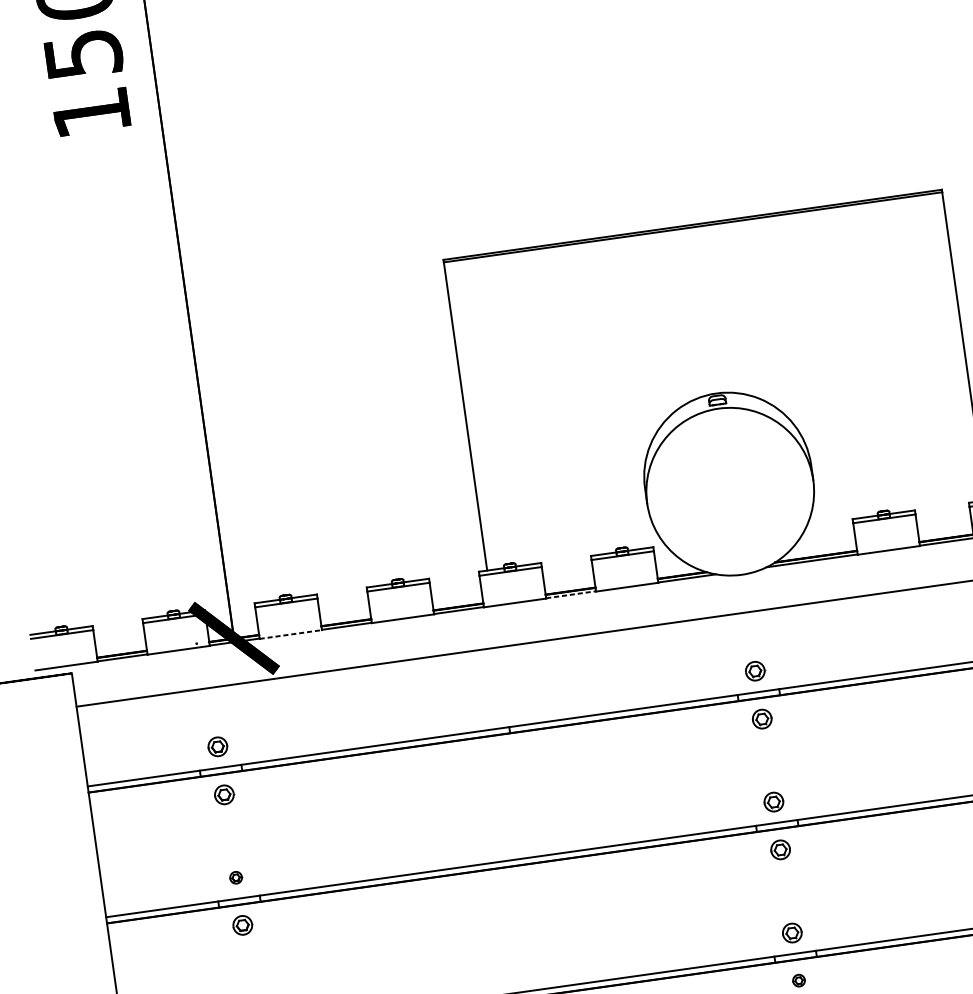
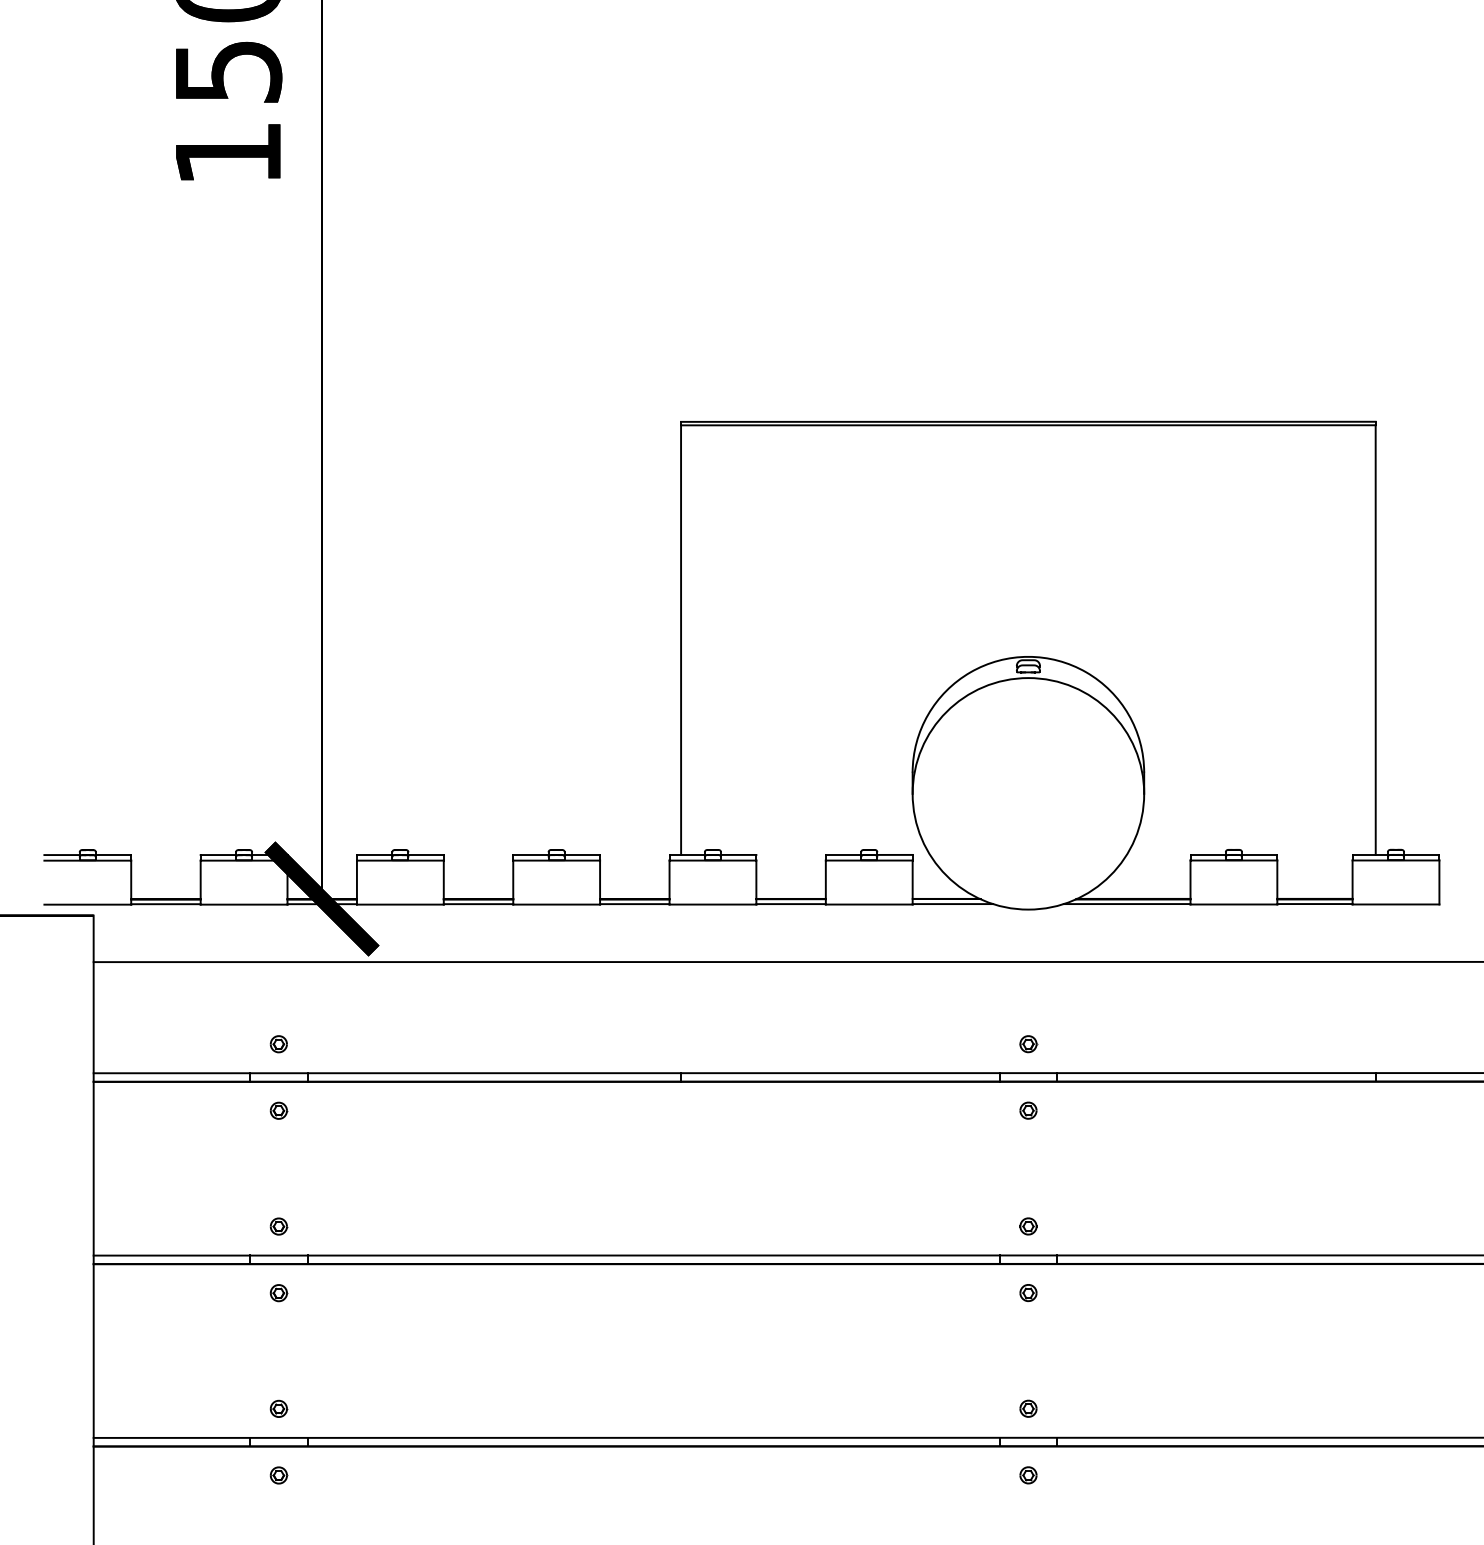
line: (571, 595) -> (791, 904), dashed -> solid
line: (290, 634) -> (400, 904), dashed -> solid
part: (755, 671) -> (1028, 1044), size x0.62
part: (762, 718) -> (1028, 1110), size x0.62
part: (217, 747) -> (278, 1044), size x0.62
part: (224, 794) -> (278, 1110), size x0.62
part: (773, 802) -> (1028, 1226), size x0.62
part: (780, 849) -> (1028, 1292), size x0.62
part: (242, 925) -> (278, 1293), size x0.62
part: (792, 932) -> (1028, 1408), size x0.62

